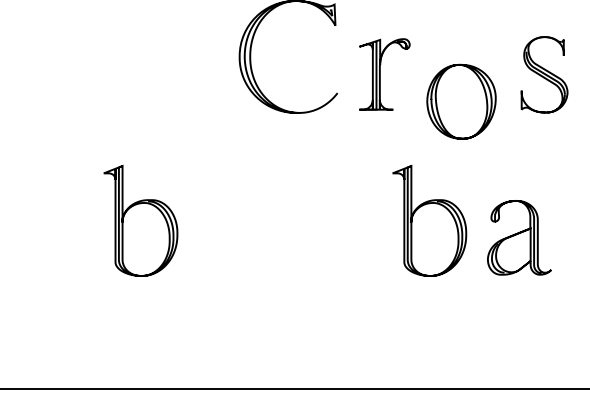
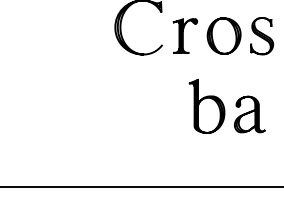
curve: (439, 106) -> (213, 38), moved
curve: (138, 206) -> (66, 99), removed

